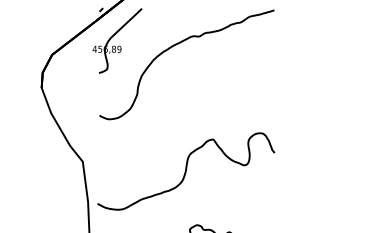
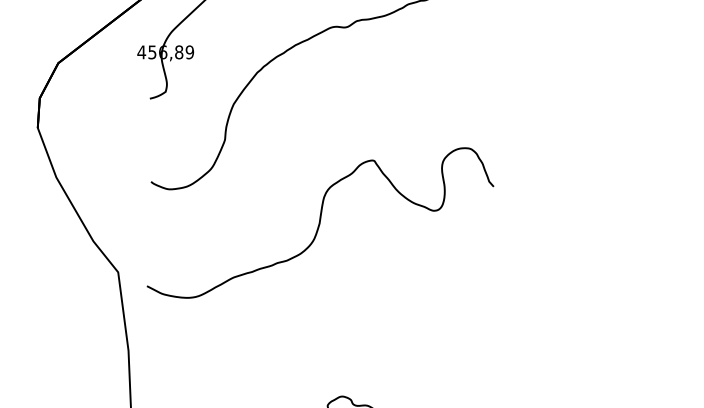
curve: (186, 171) -> (321, 222), moved

